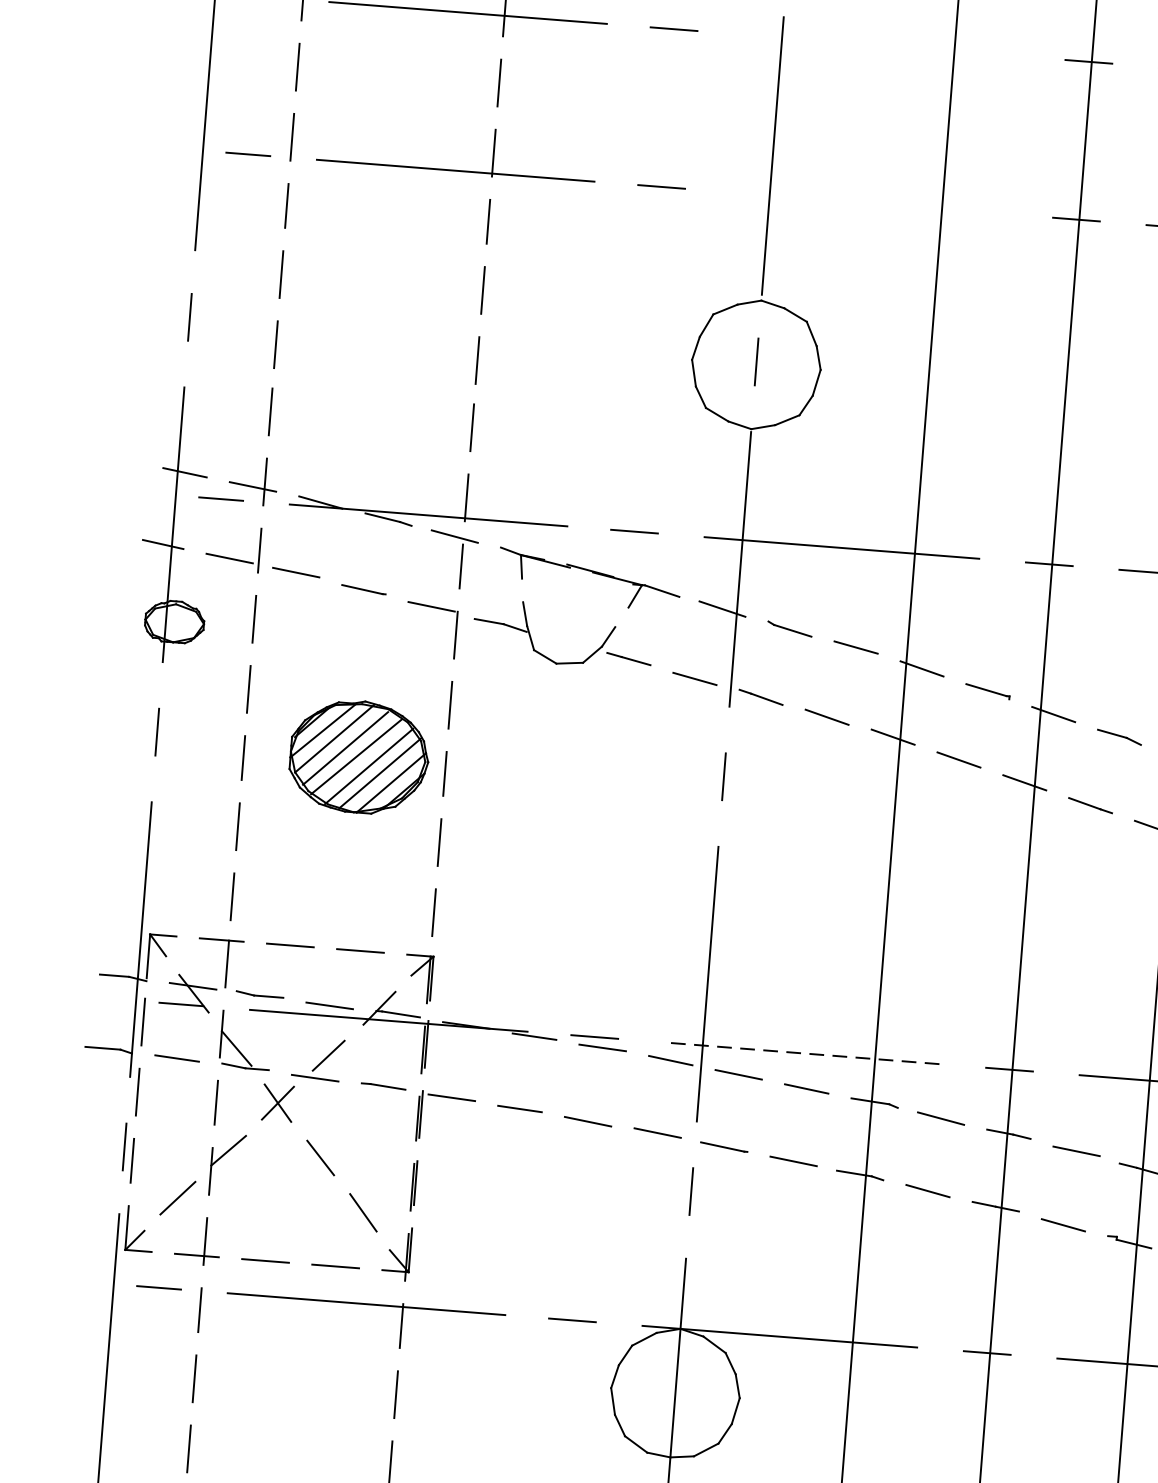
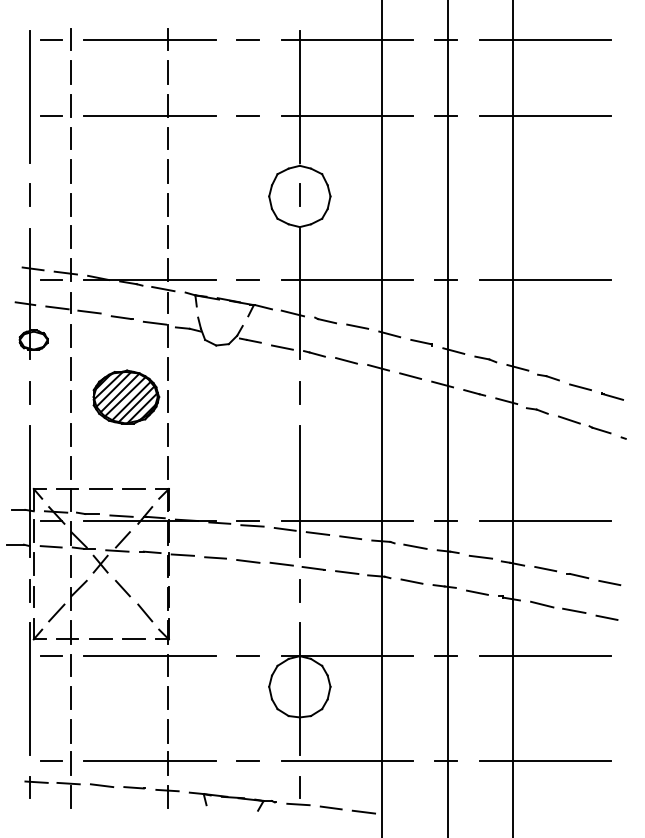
line: (879, 45) -> (346, 40), added
line: (867, 202) -> (346, 115), added
line: (800, 1054) -> (346, 521), dashed -> solid

